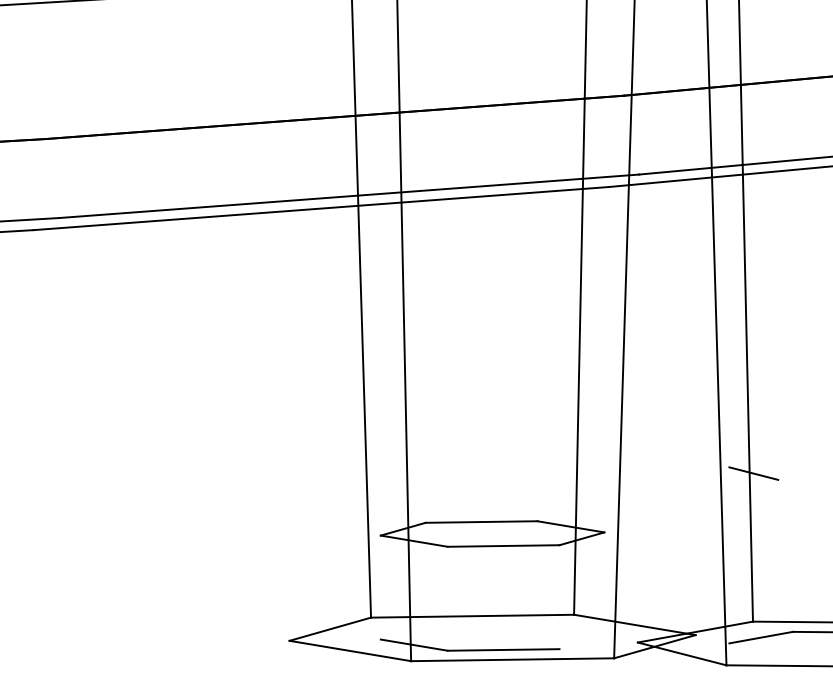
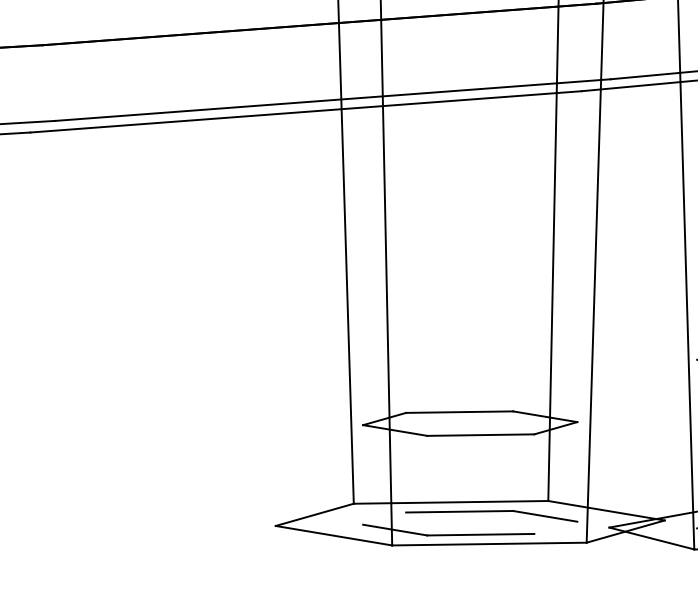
part: (514, 630) -> (491, 516), added

